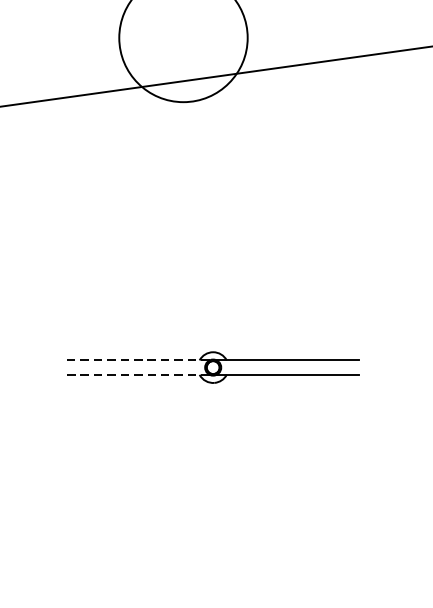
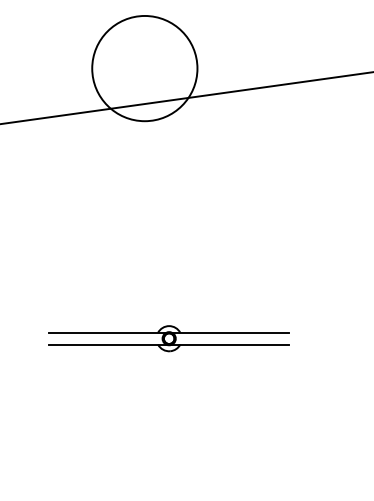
line: (137, 360) -> (107, 332), dashed -> solid
line: (139, 374) -> (108, 344), dashed -> solid

